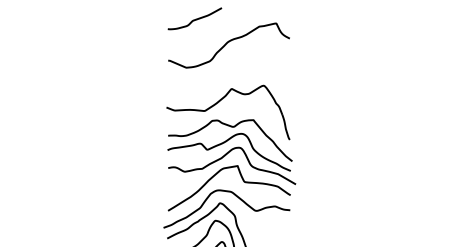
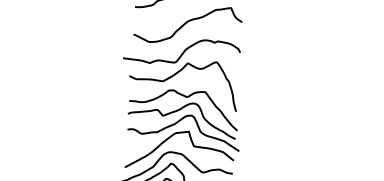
curve: (225, 76) -> (183, 52), added

